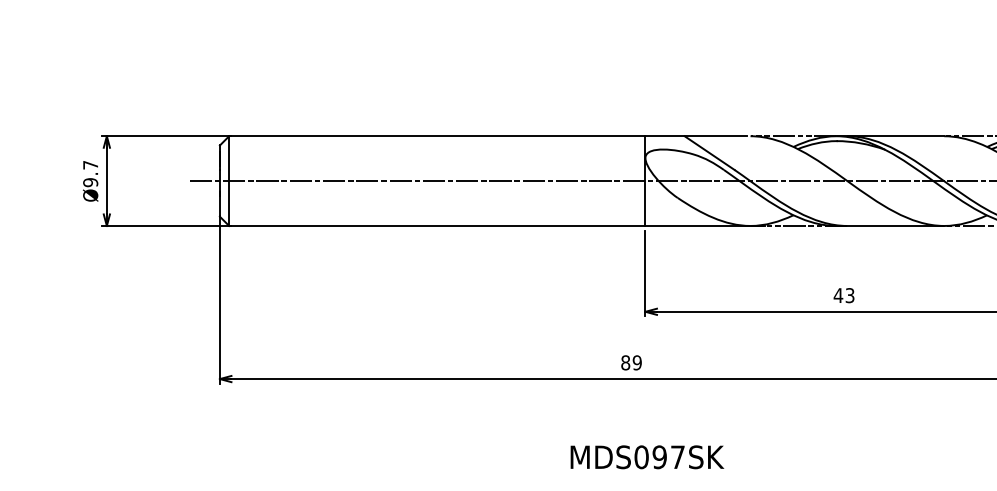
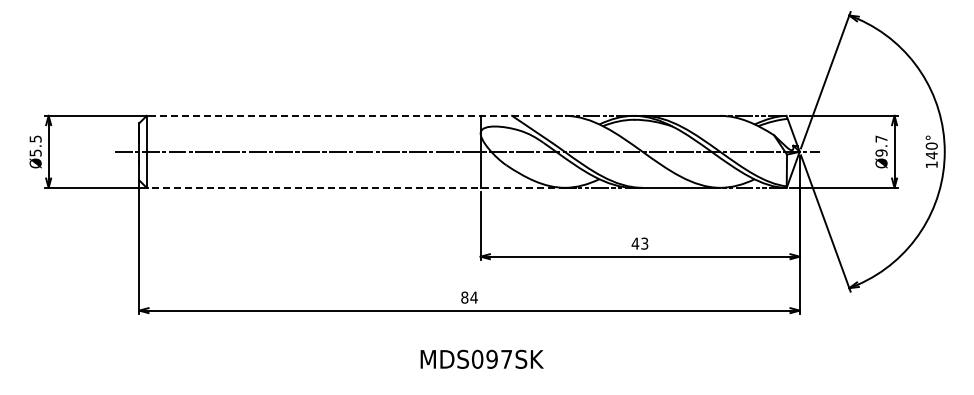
line: (488, 135) -> (354, 115), solid -> dashed
text: (90, 173) -> (35, 145), Ø9.7 -> Ø5.5
line: (496, 225) -> (361, 187), solid -> dashed
text: (636, 362) -> (473, 297), 89 -> 84
text: (646, 456) -> (481, 358), moved

